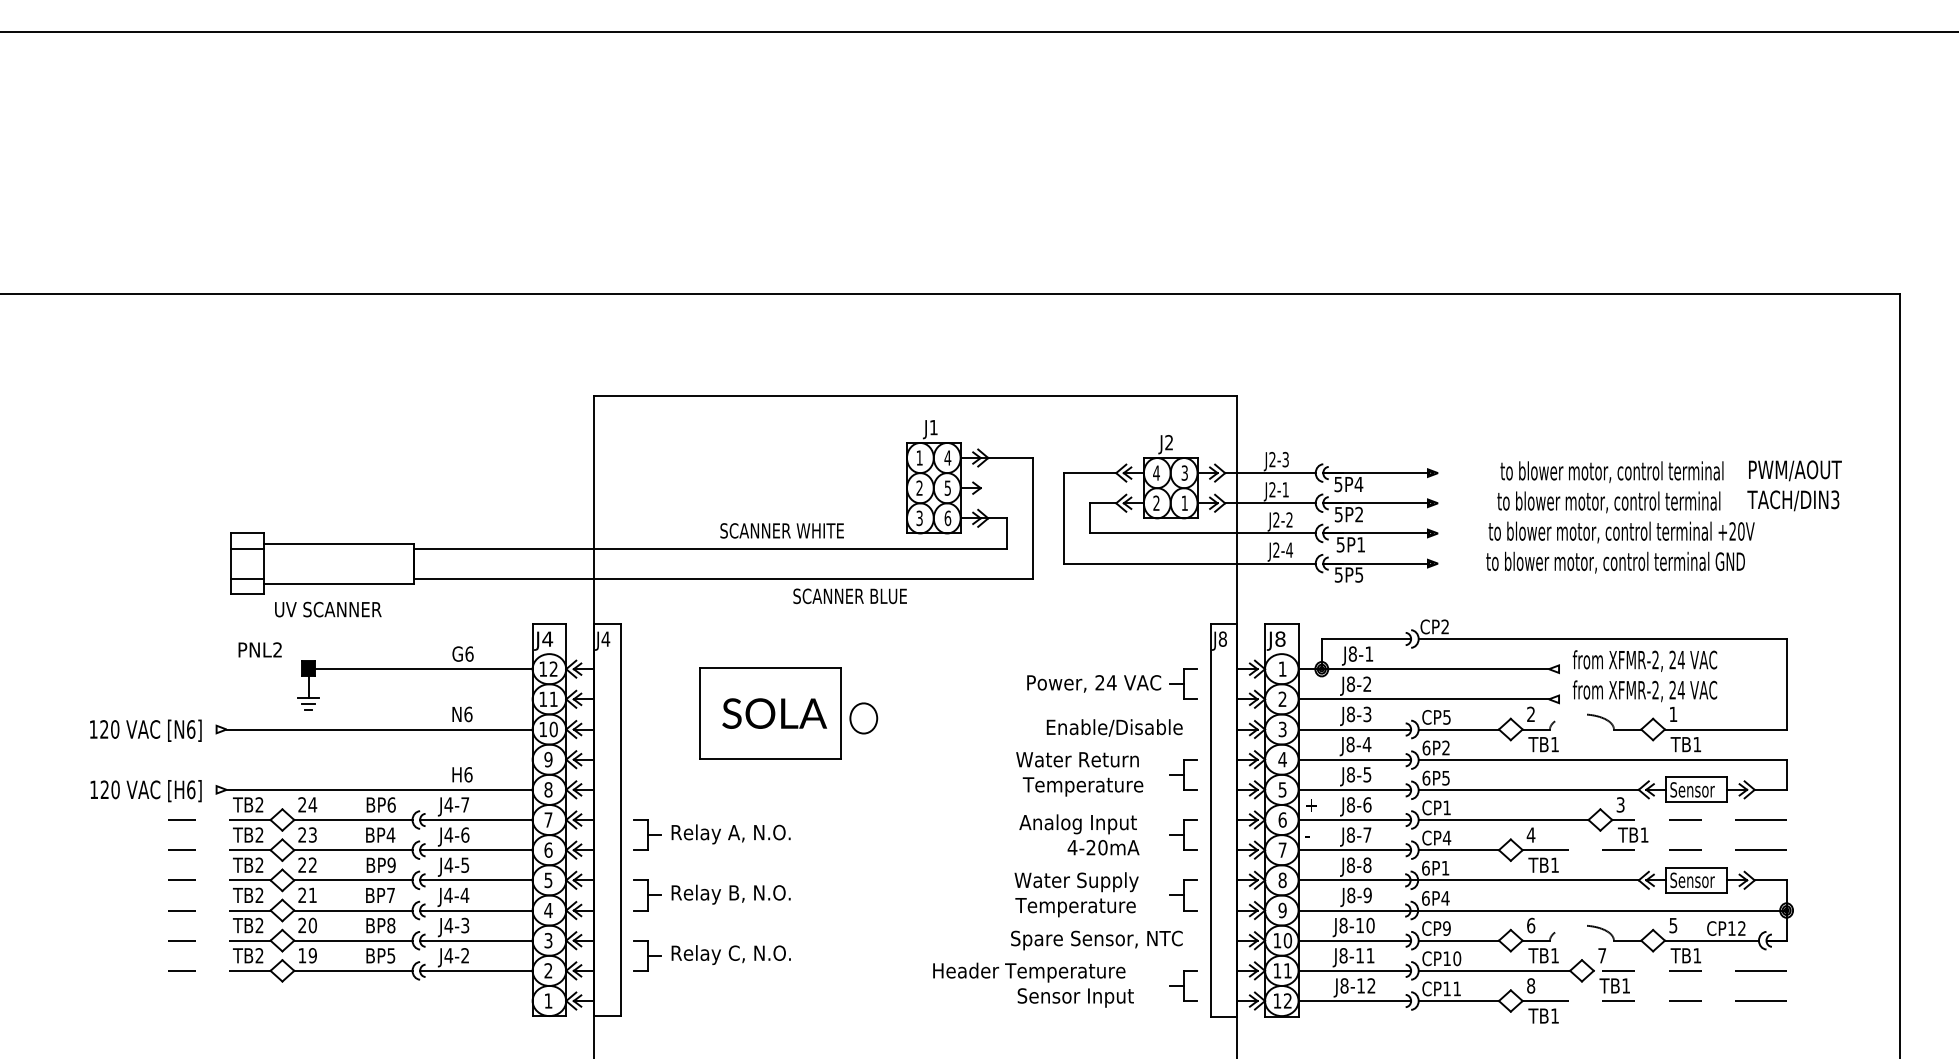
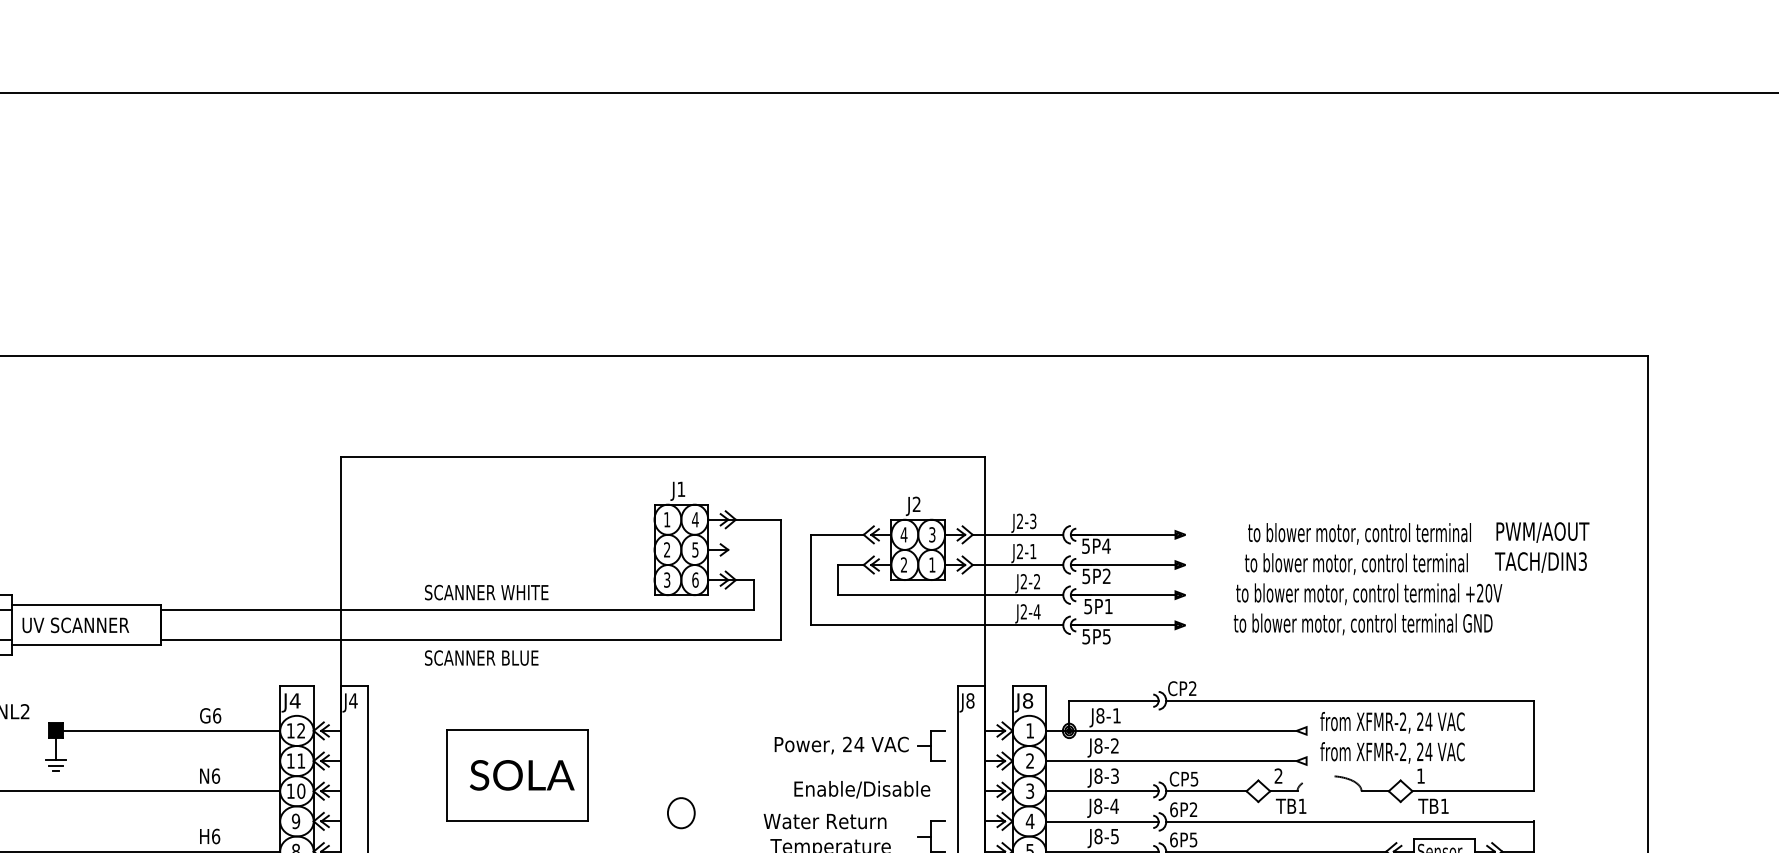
text: (781, 530) -> (486, 592), moved
text: (849, 596) -> (481, 658), moved
text: (328, 609) -> (76, 625), moved
part: (863, 718) -> (681, 813), moved

